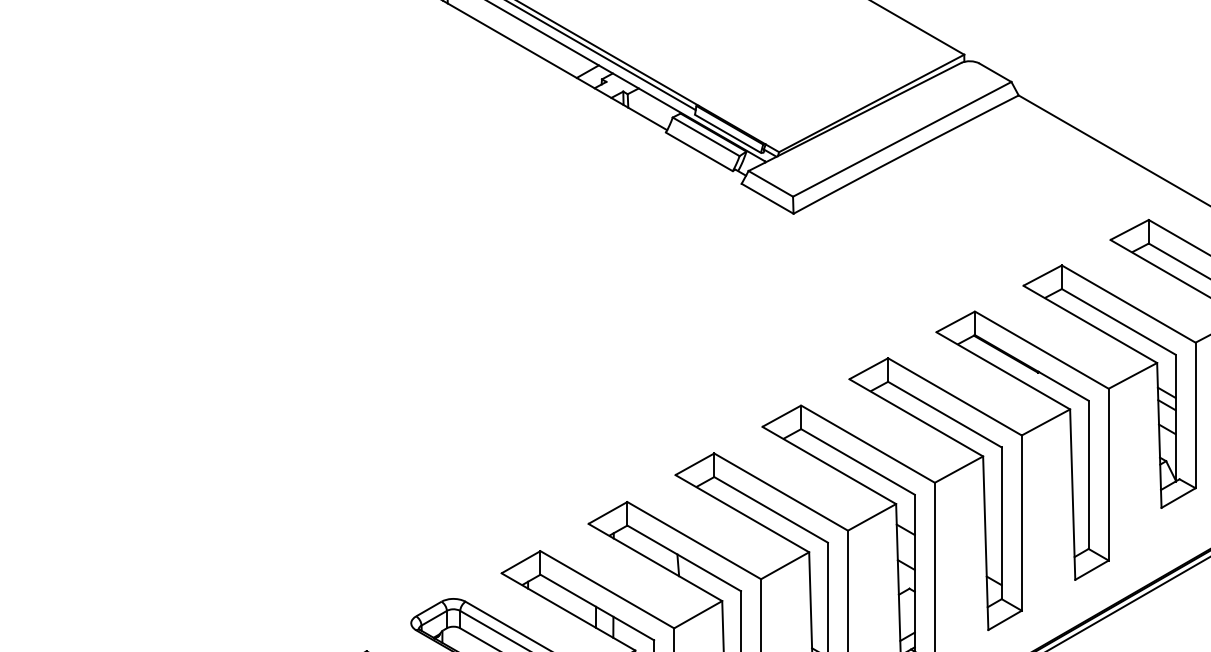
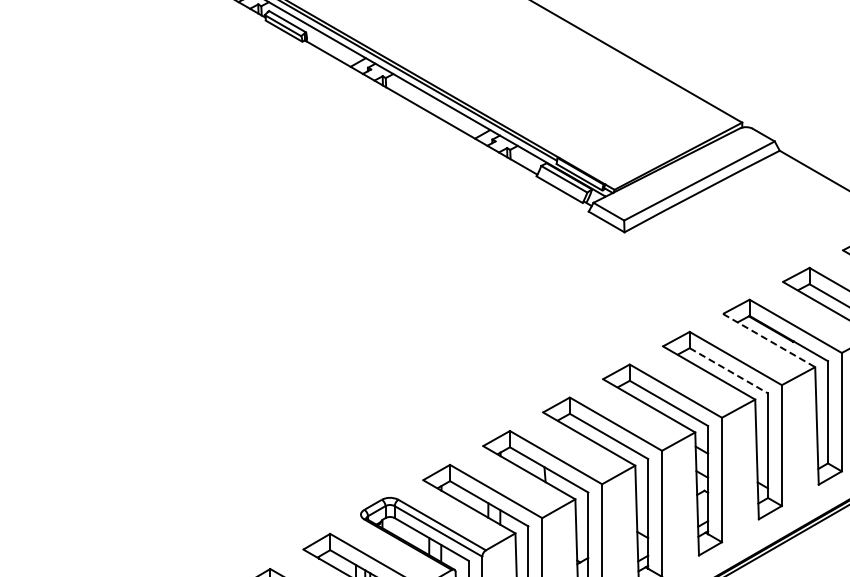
line: (1003, 370) -> (769, 340), solid -> dashed
line: (945, 415) -> (729, 371), solid -> dashed

